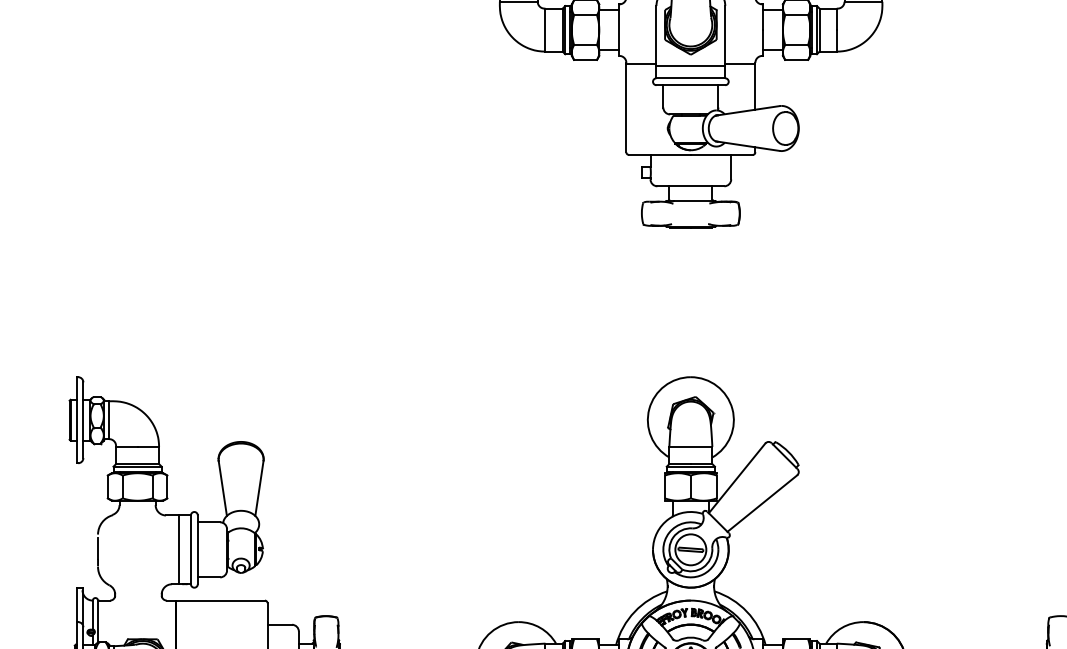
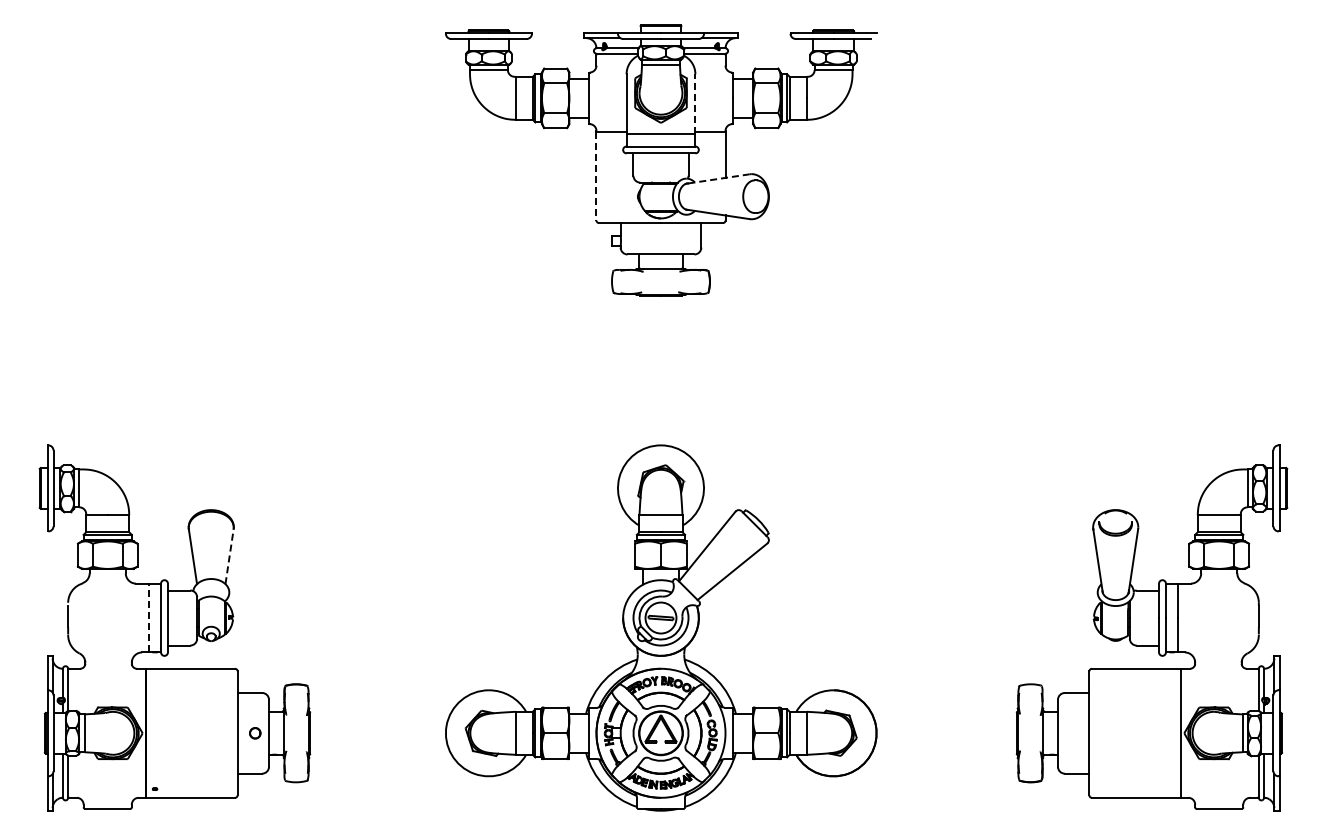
line: (725, 35) -> (695, 103), solid -> dashed
line: (626, 108) -> (596, 176), solid -> dashed
line: (747, 111) -> (717, 179), solid -> dashed
line: (259, 488) -> (229, 556), solid -> dashed
line: (179, 549) -> (149, 617), solid -> dashed

